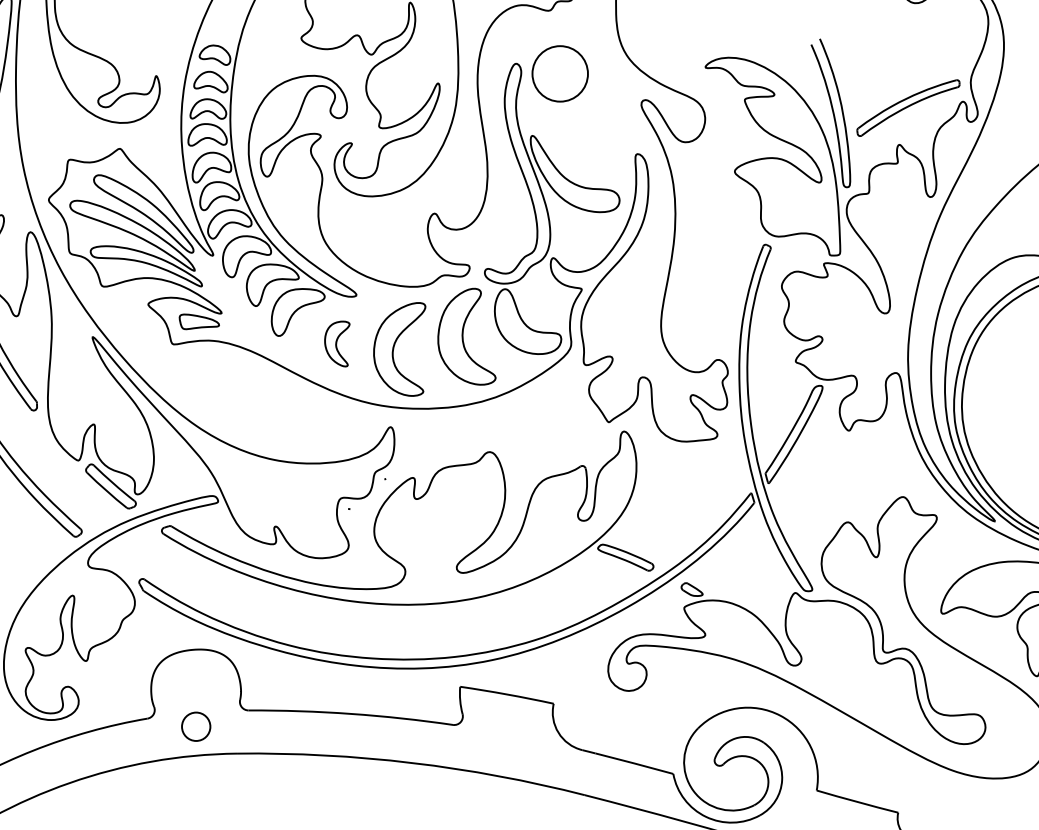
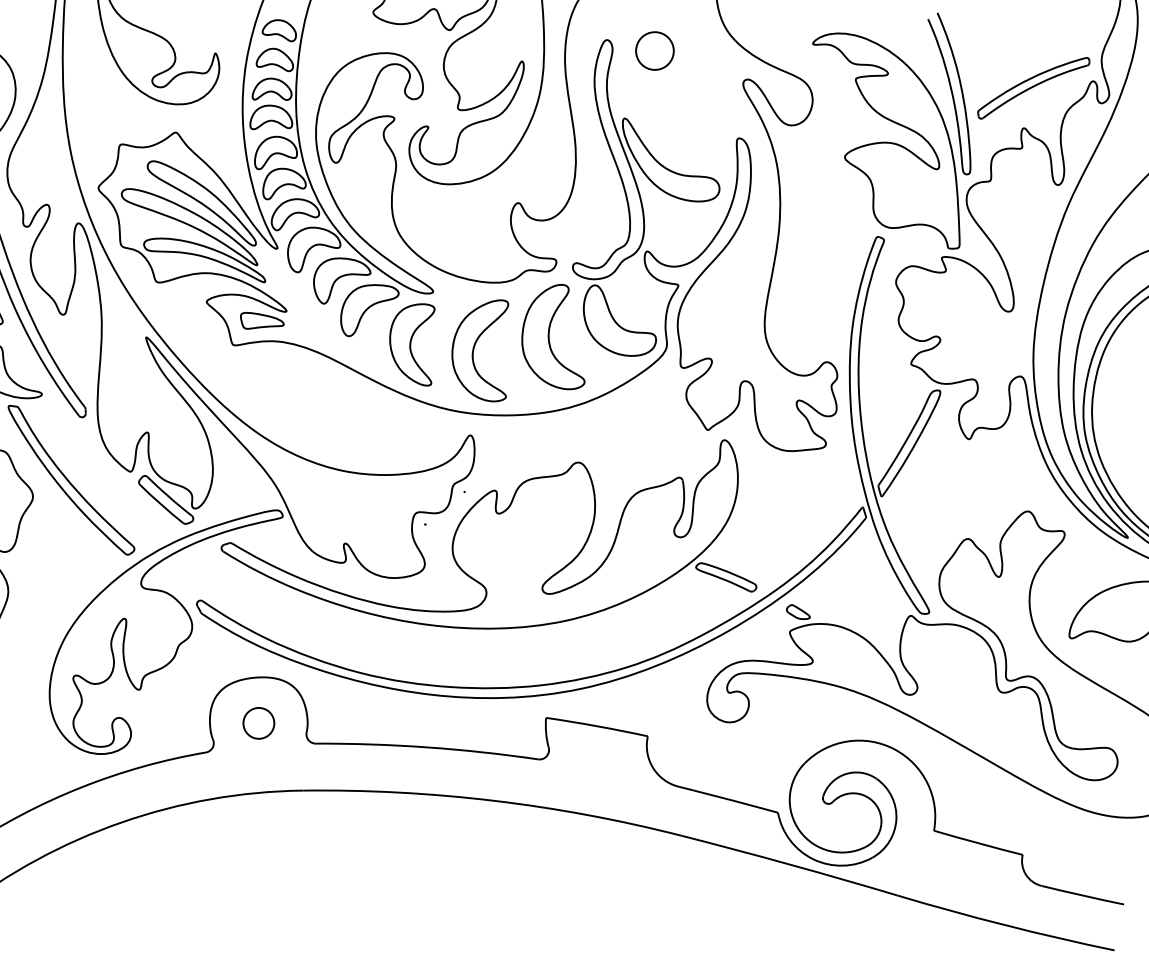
circle: (559, 73) -> (654, 50), size x0.62
part: (337, 343) -> (412, 344), size x1.67
circle: (195, 726) -> (258, 723), moved

